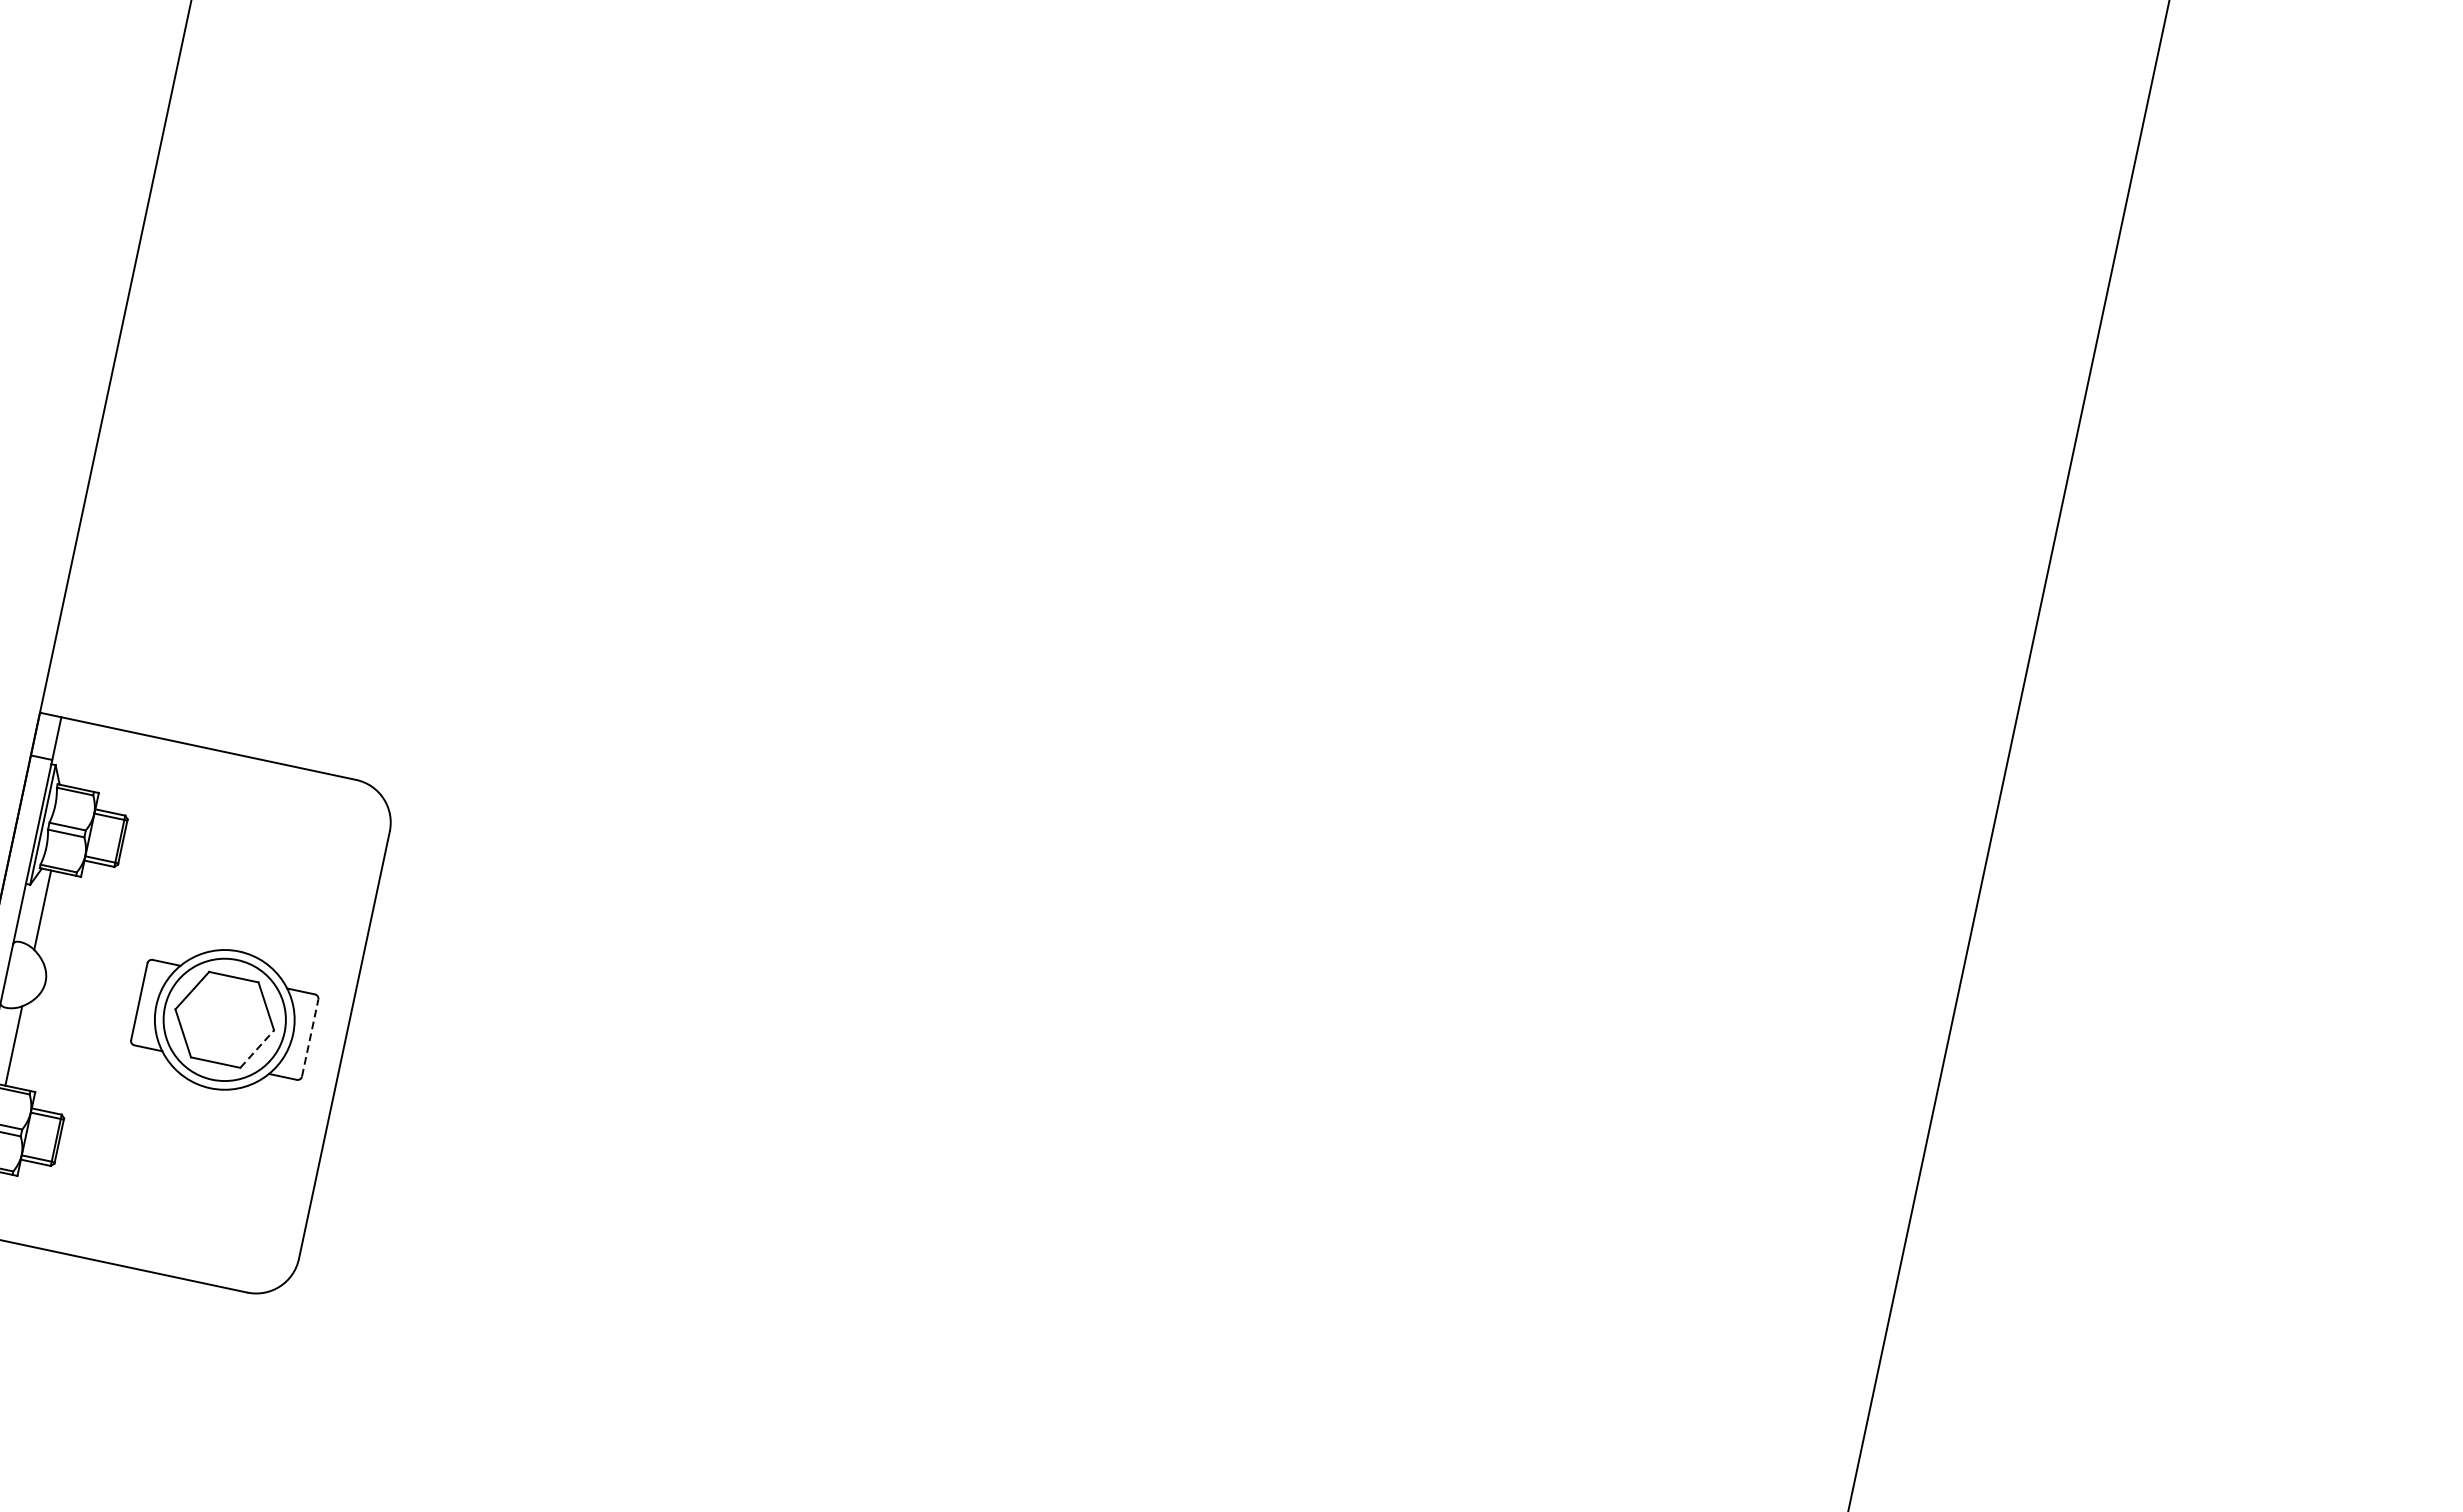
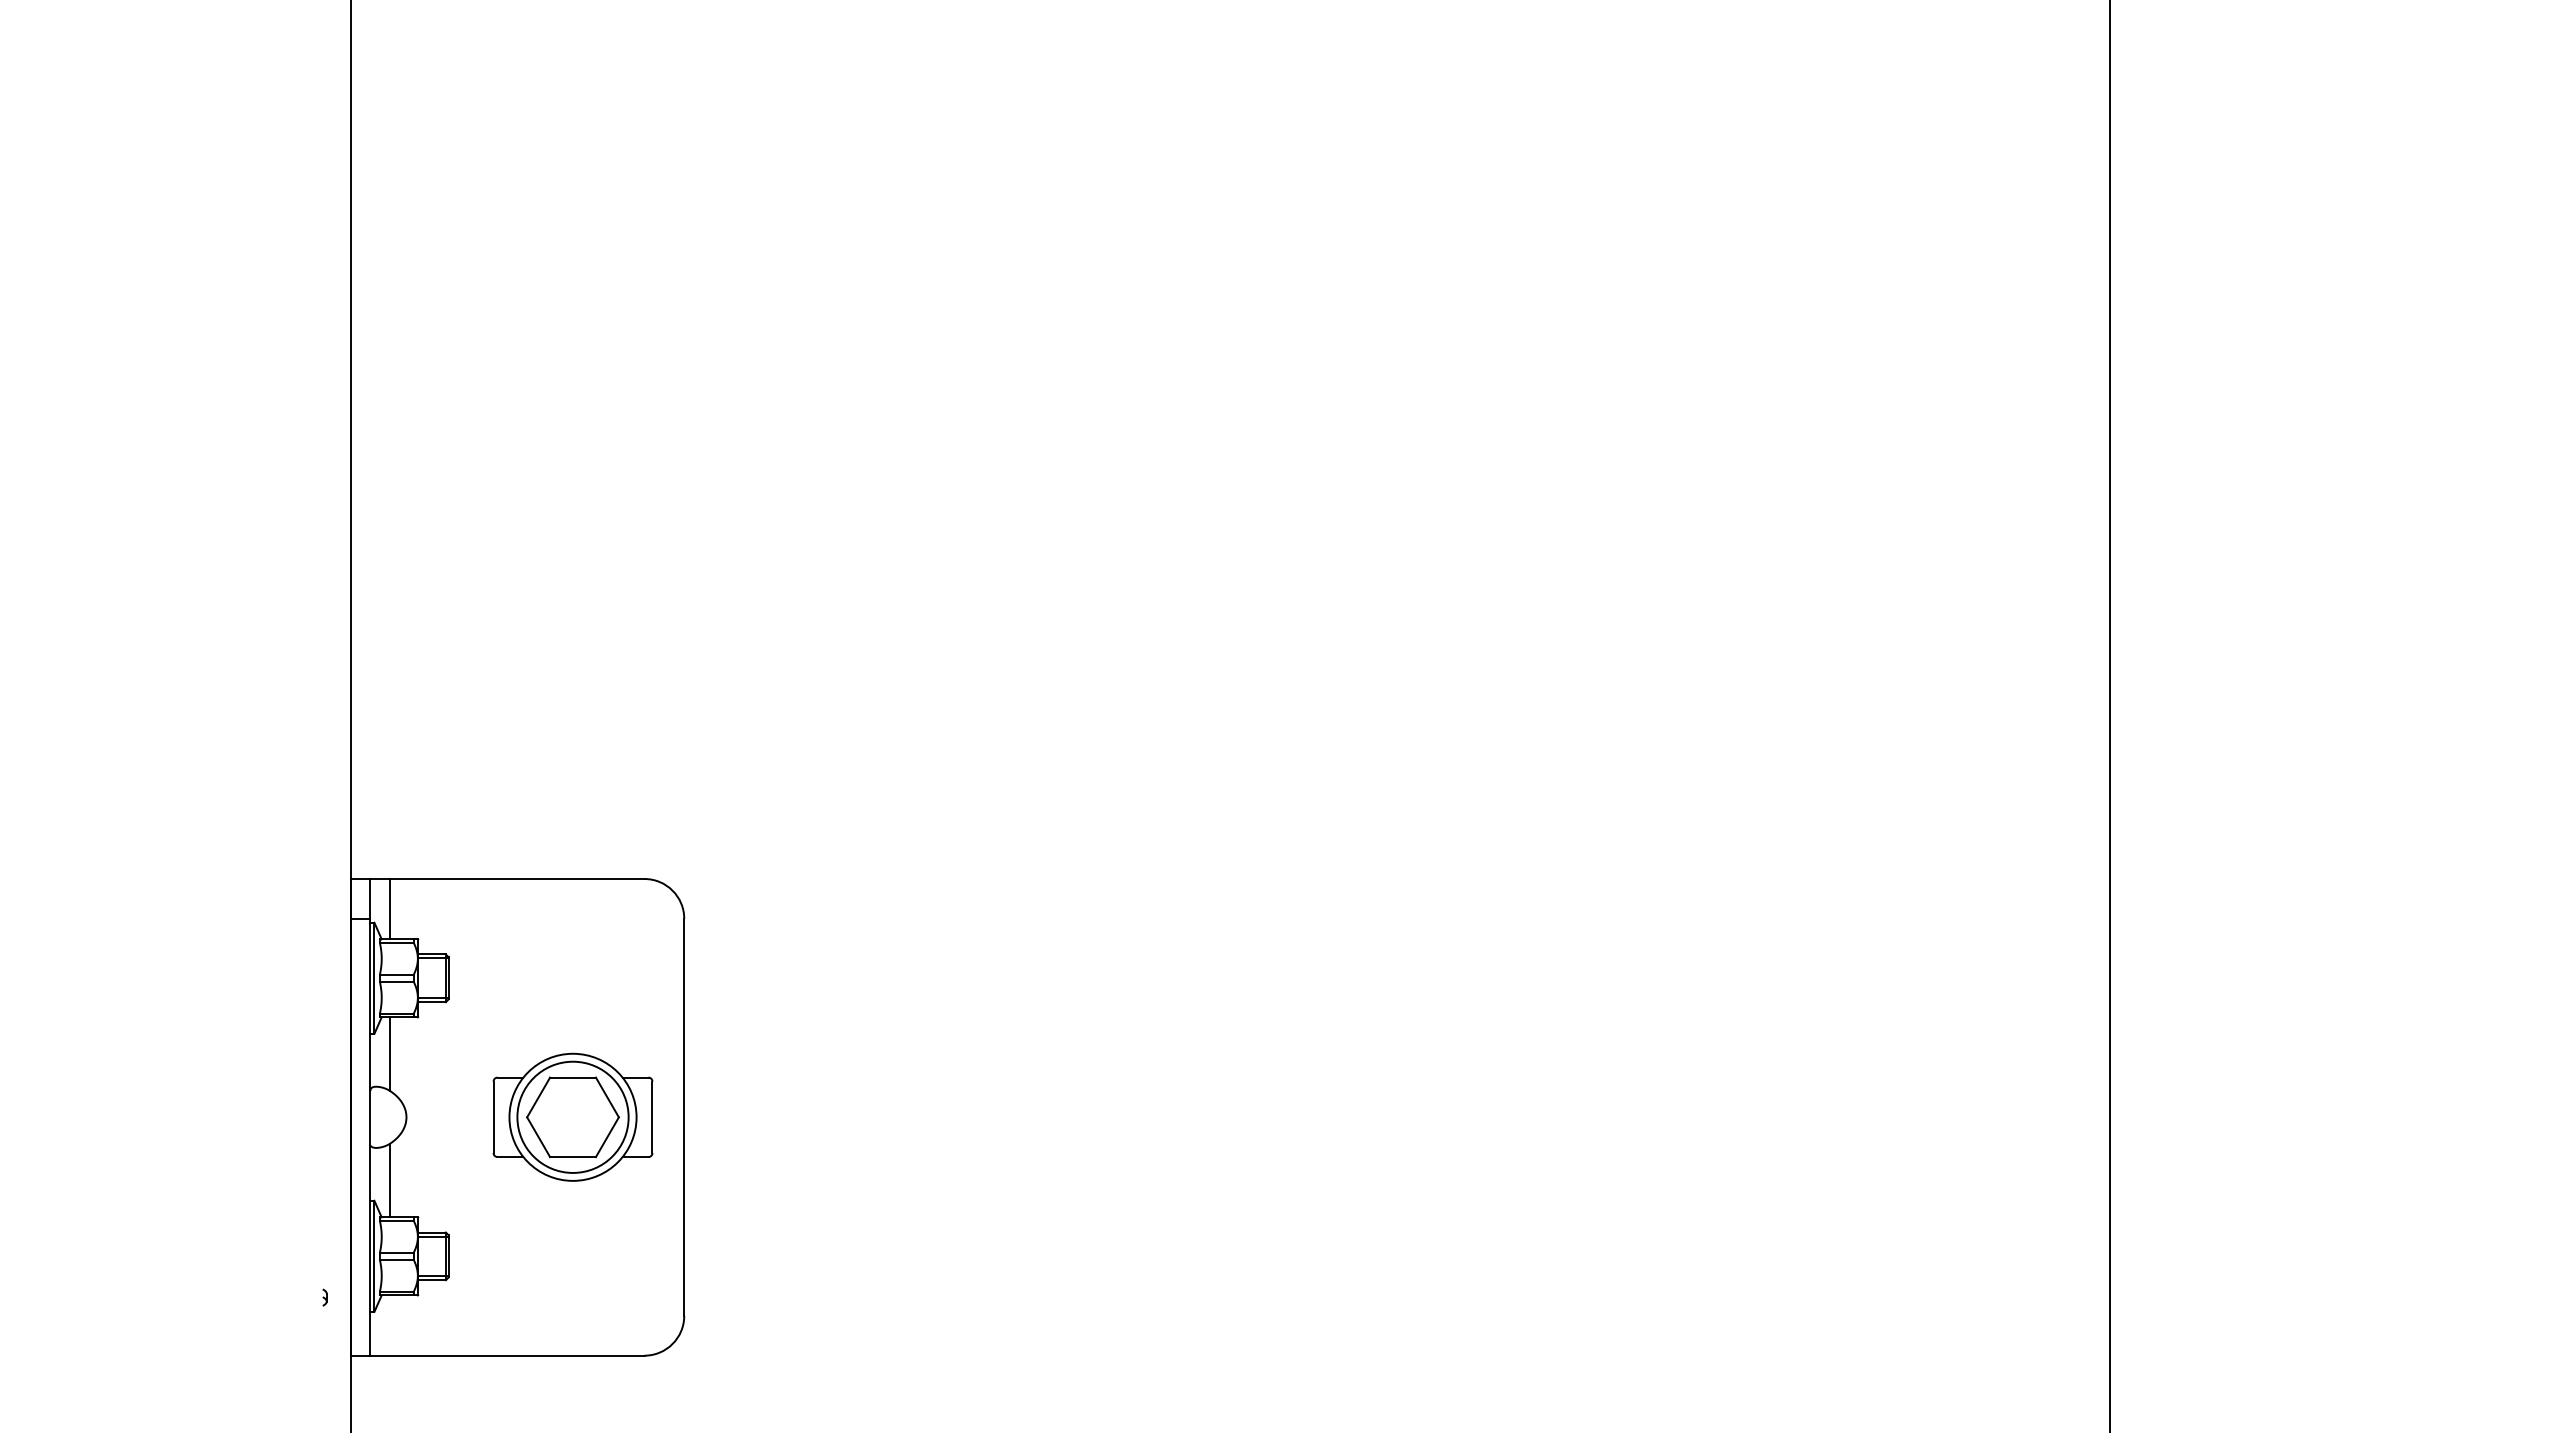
line: (75, 754) -> (390, 909), added
line: (310, 1038) -> (652, 1117), dashed -> solid
line: (257, 1049) -> (607, 1137), dashed -> solid

